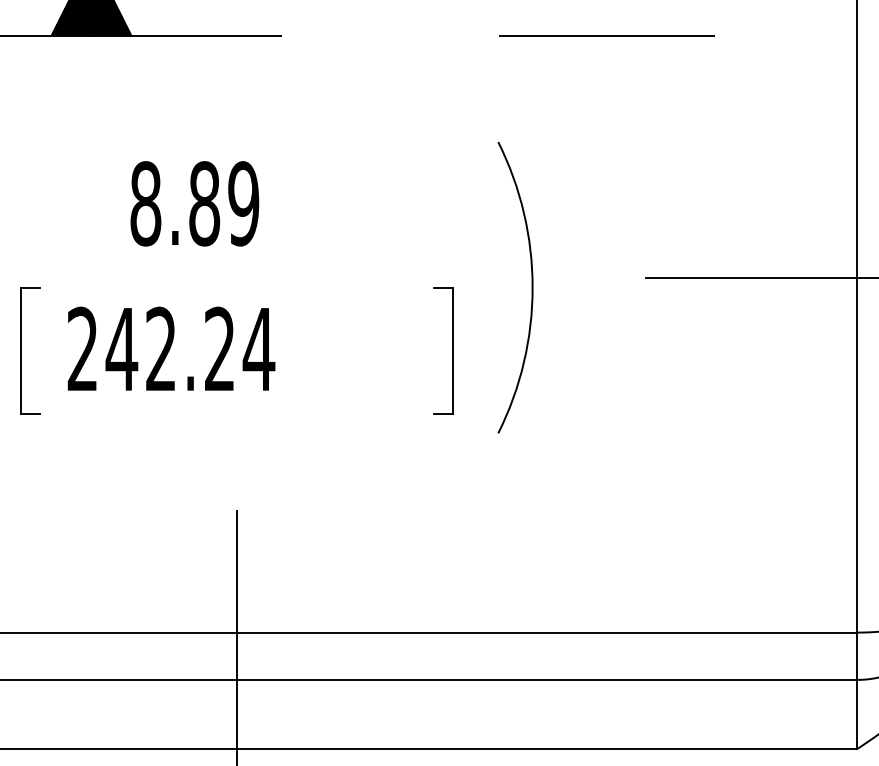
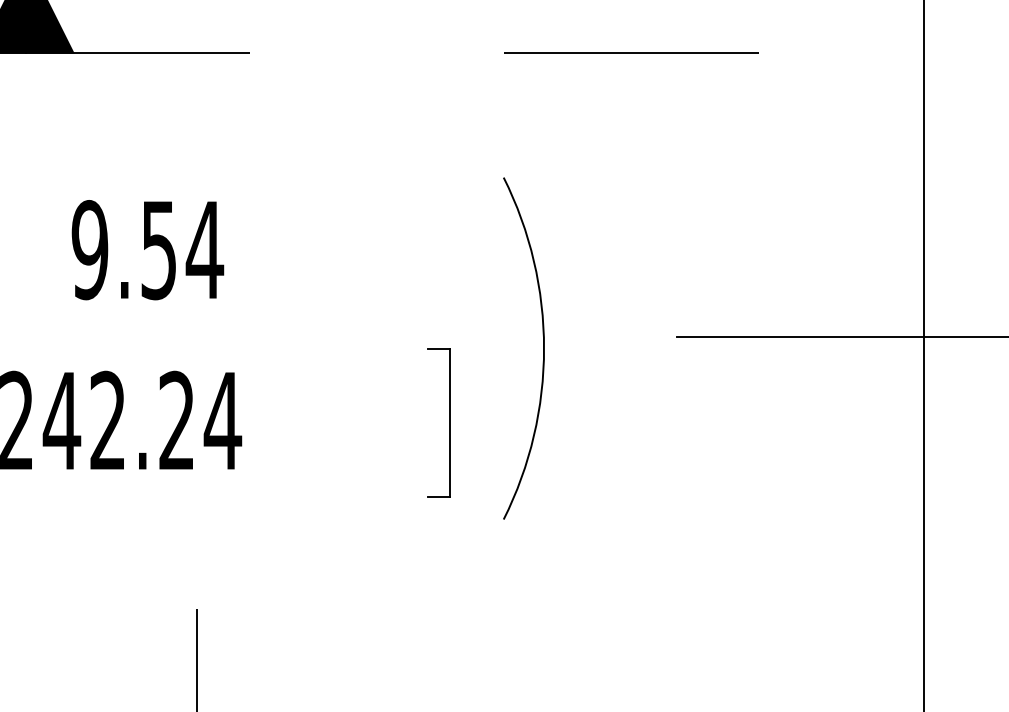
text: (194, 203) -> (147, 249), 8.89 -> 9.54

